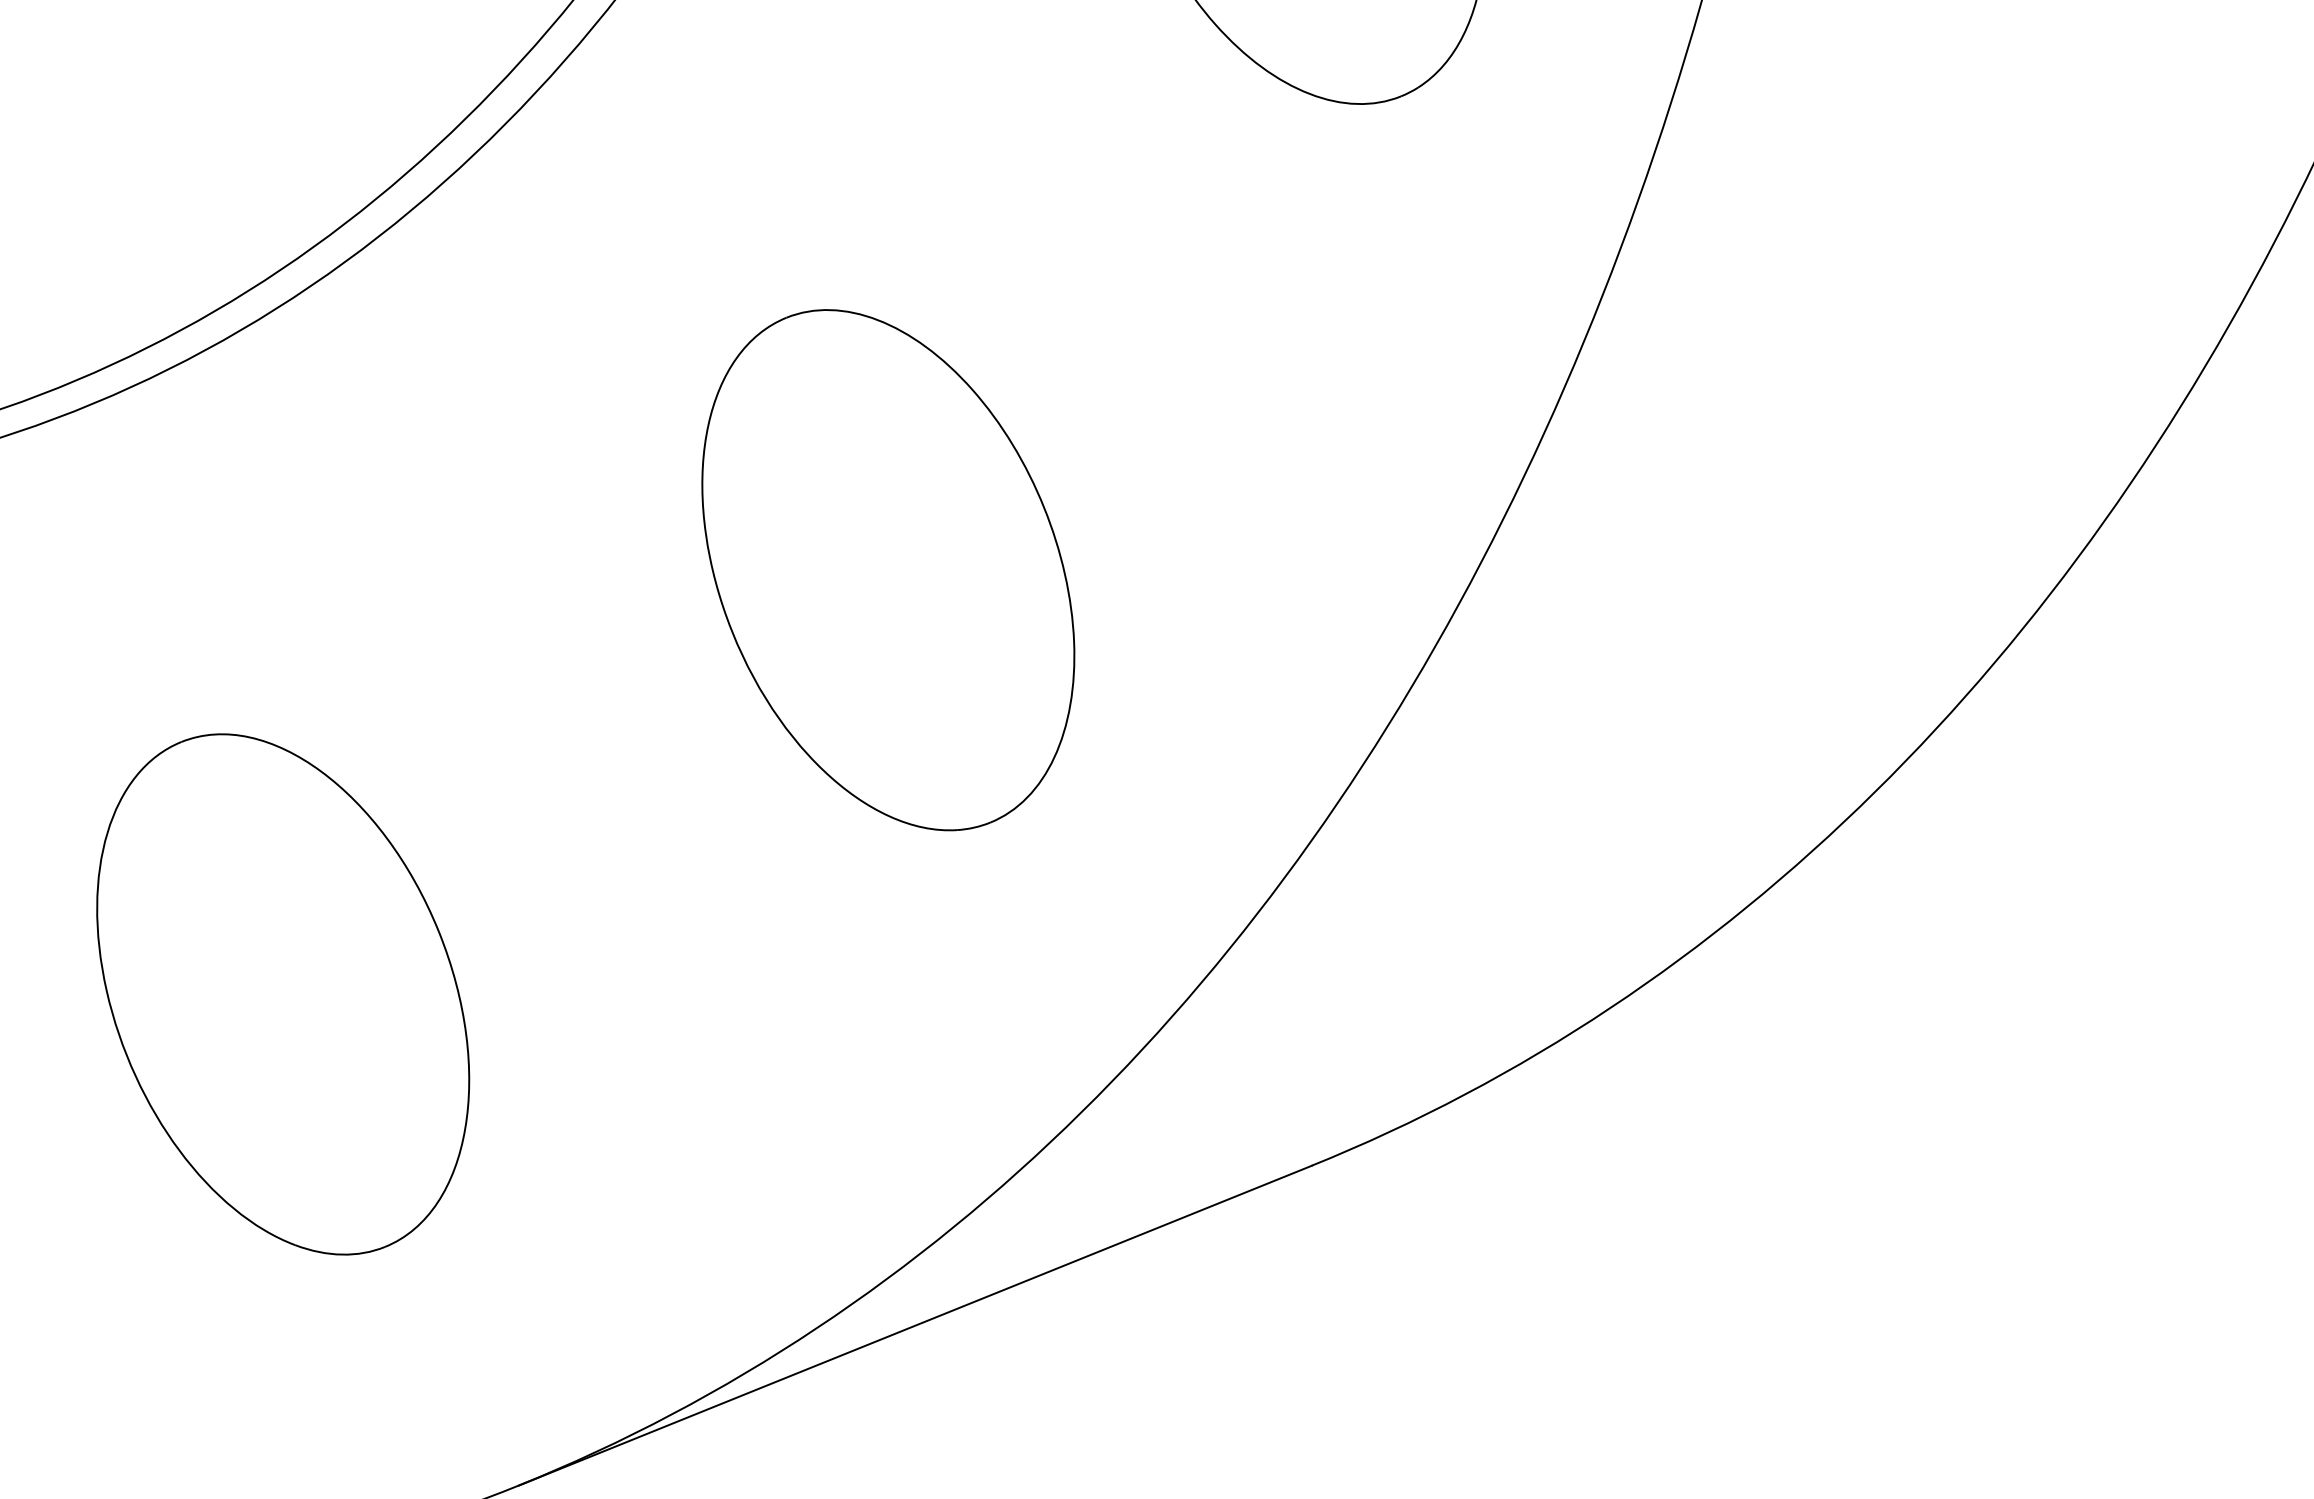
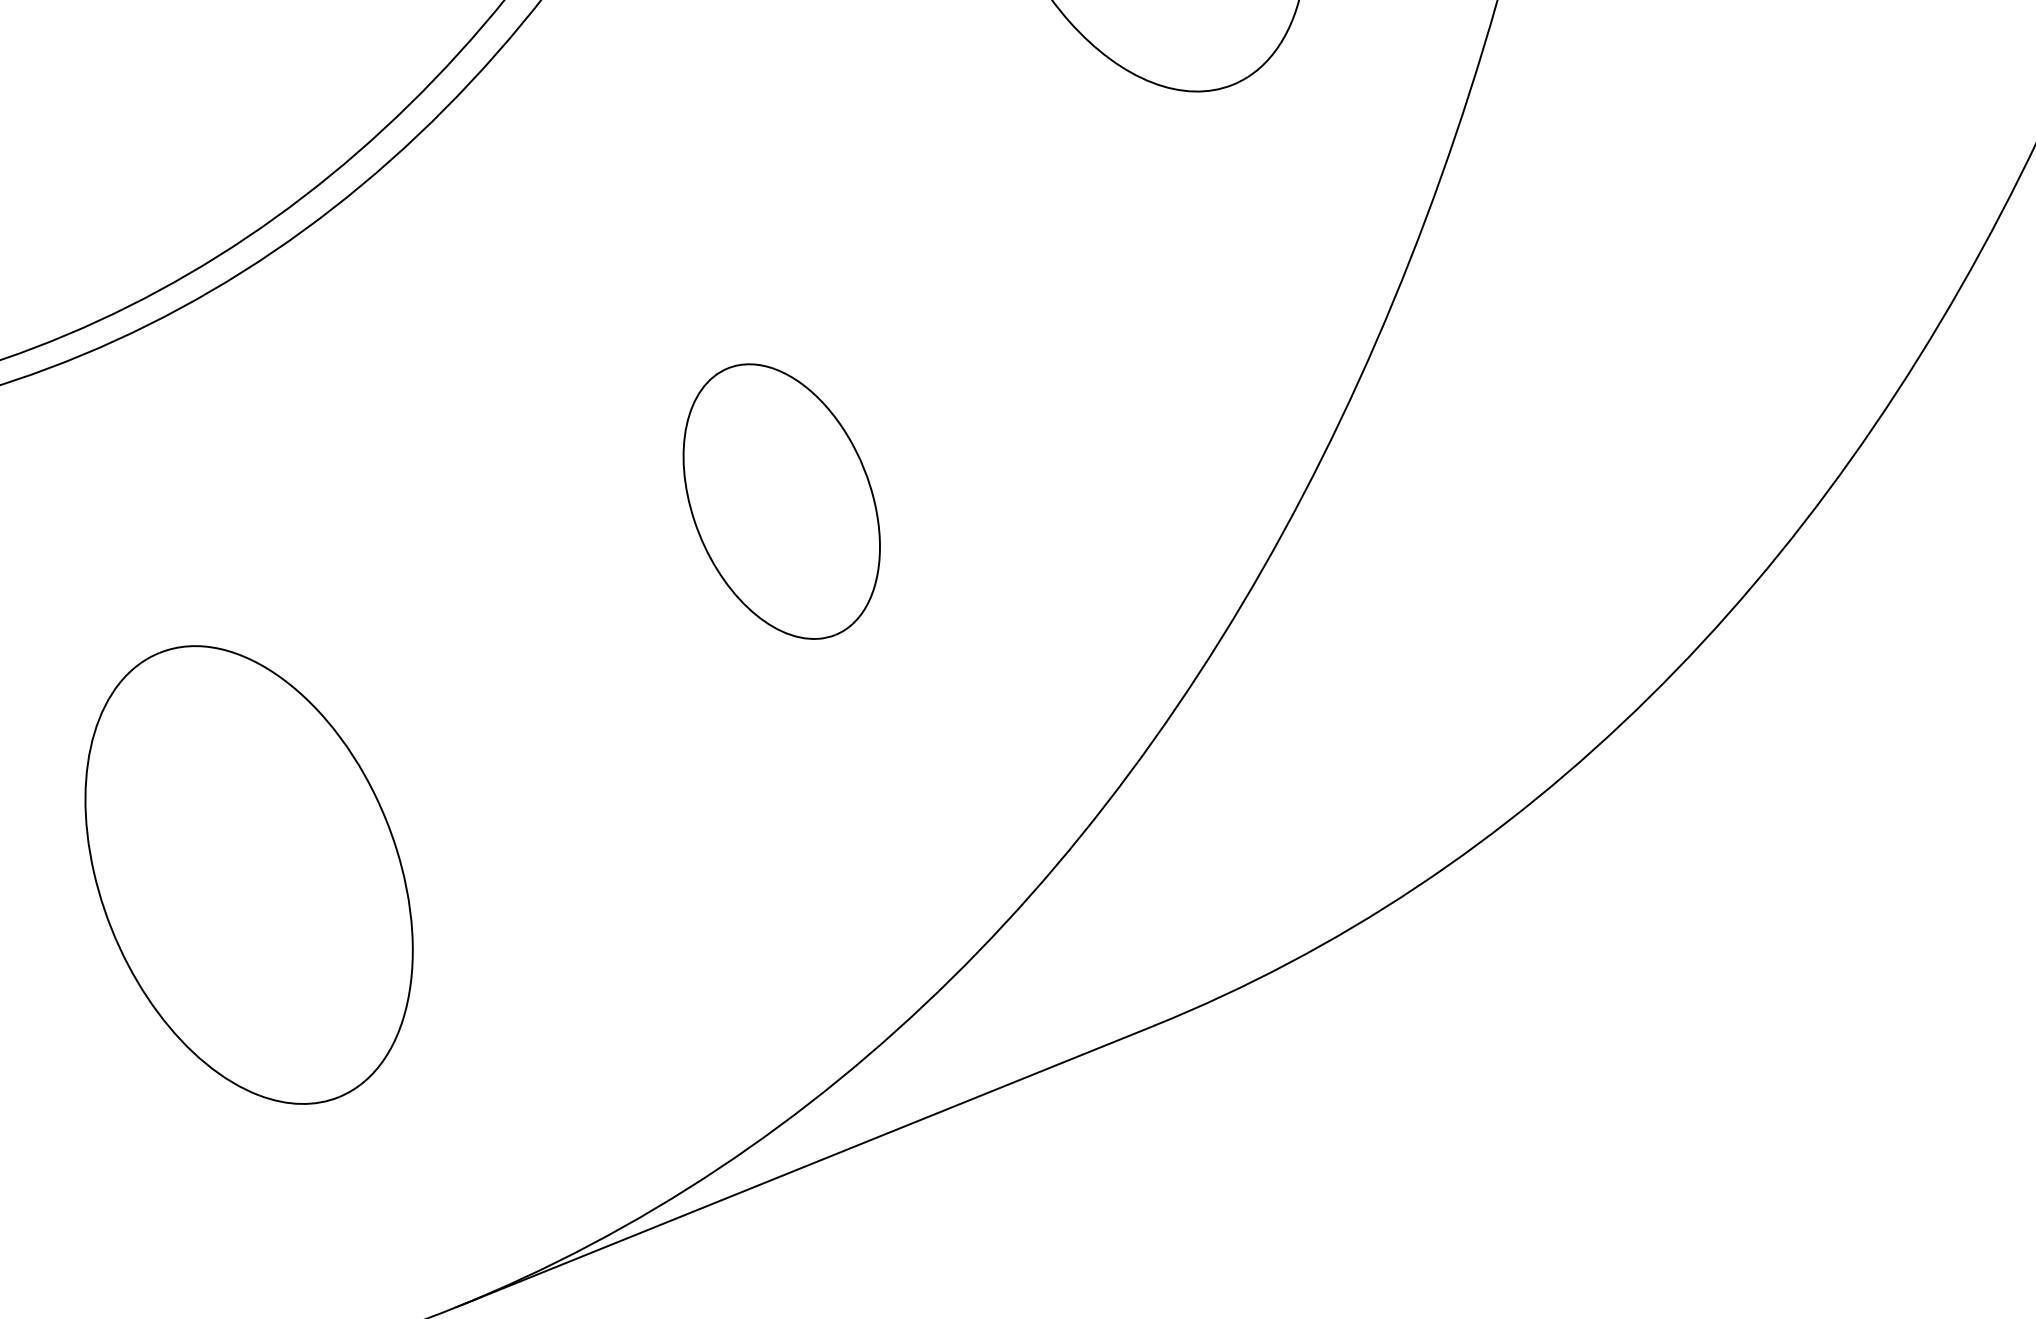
part: (888, 569) -> (781, 501), size x0.6

